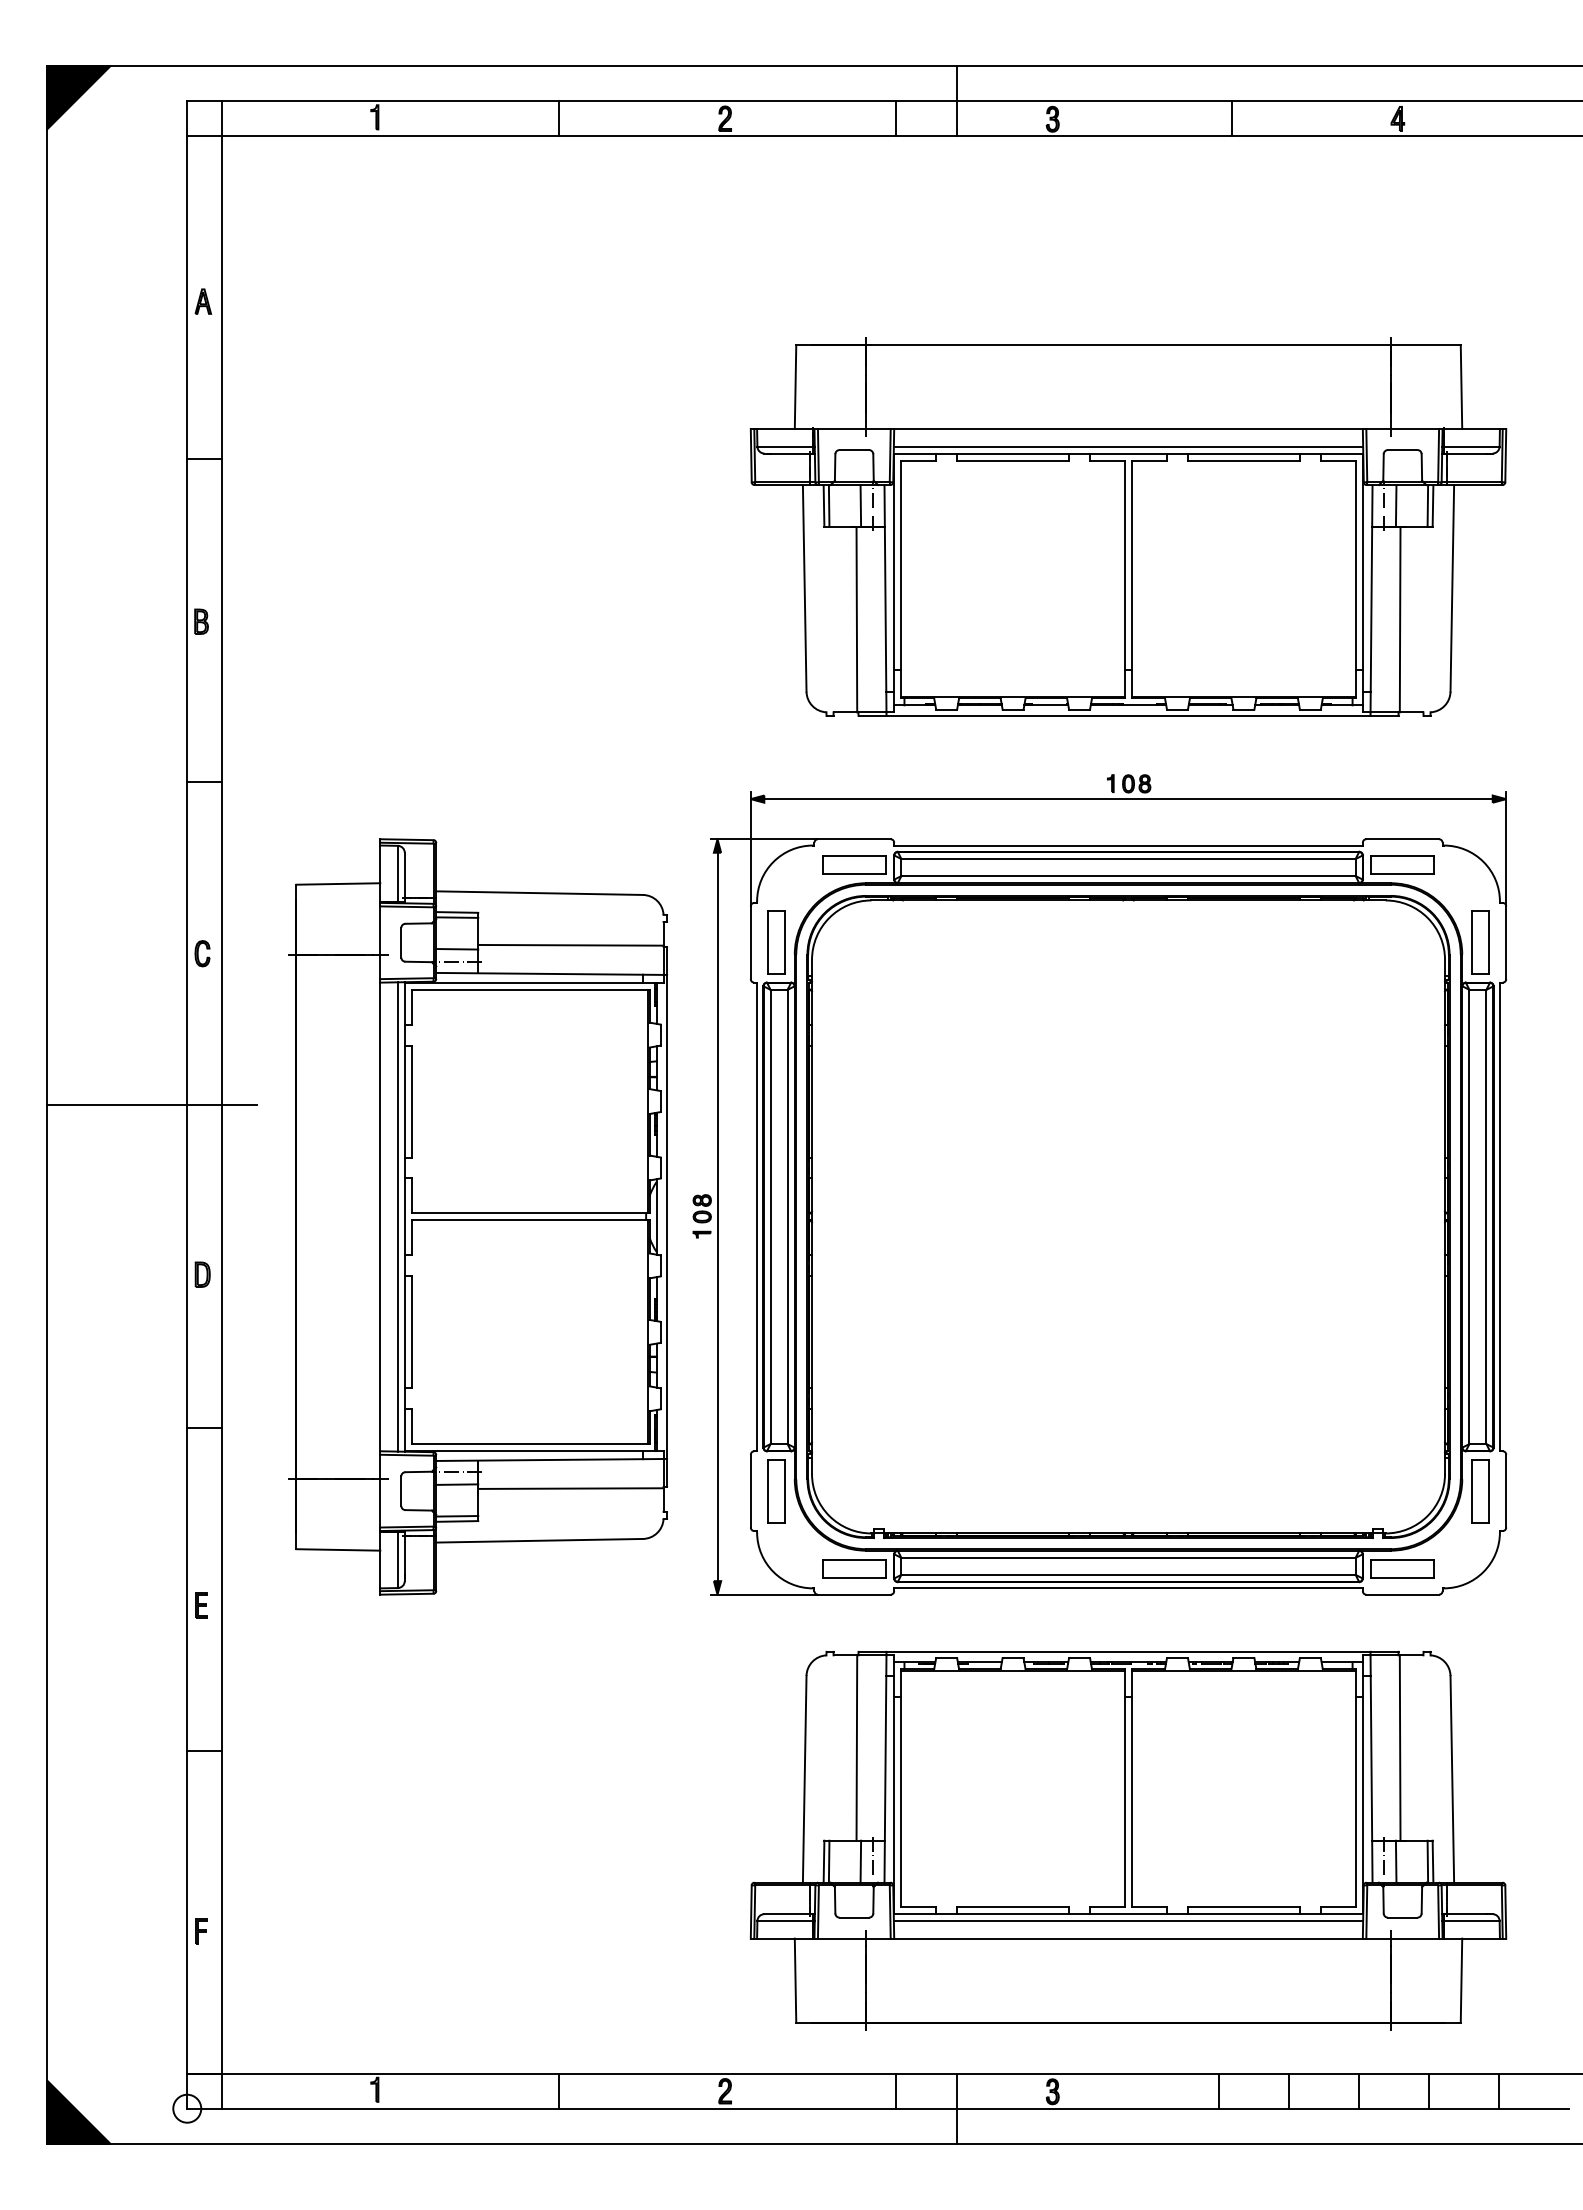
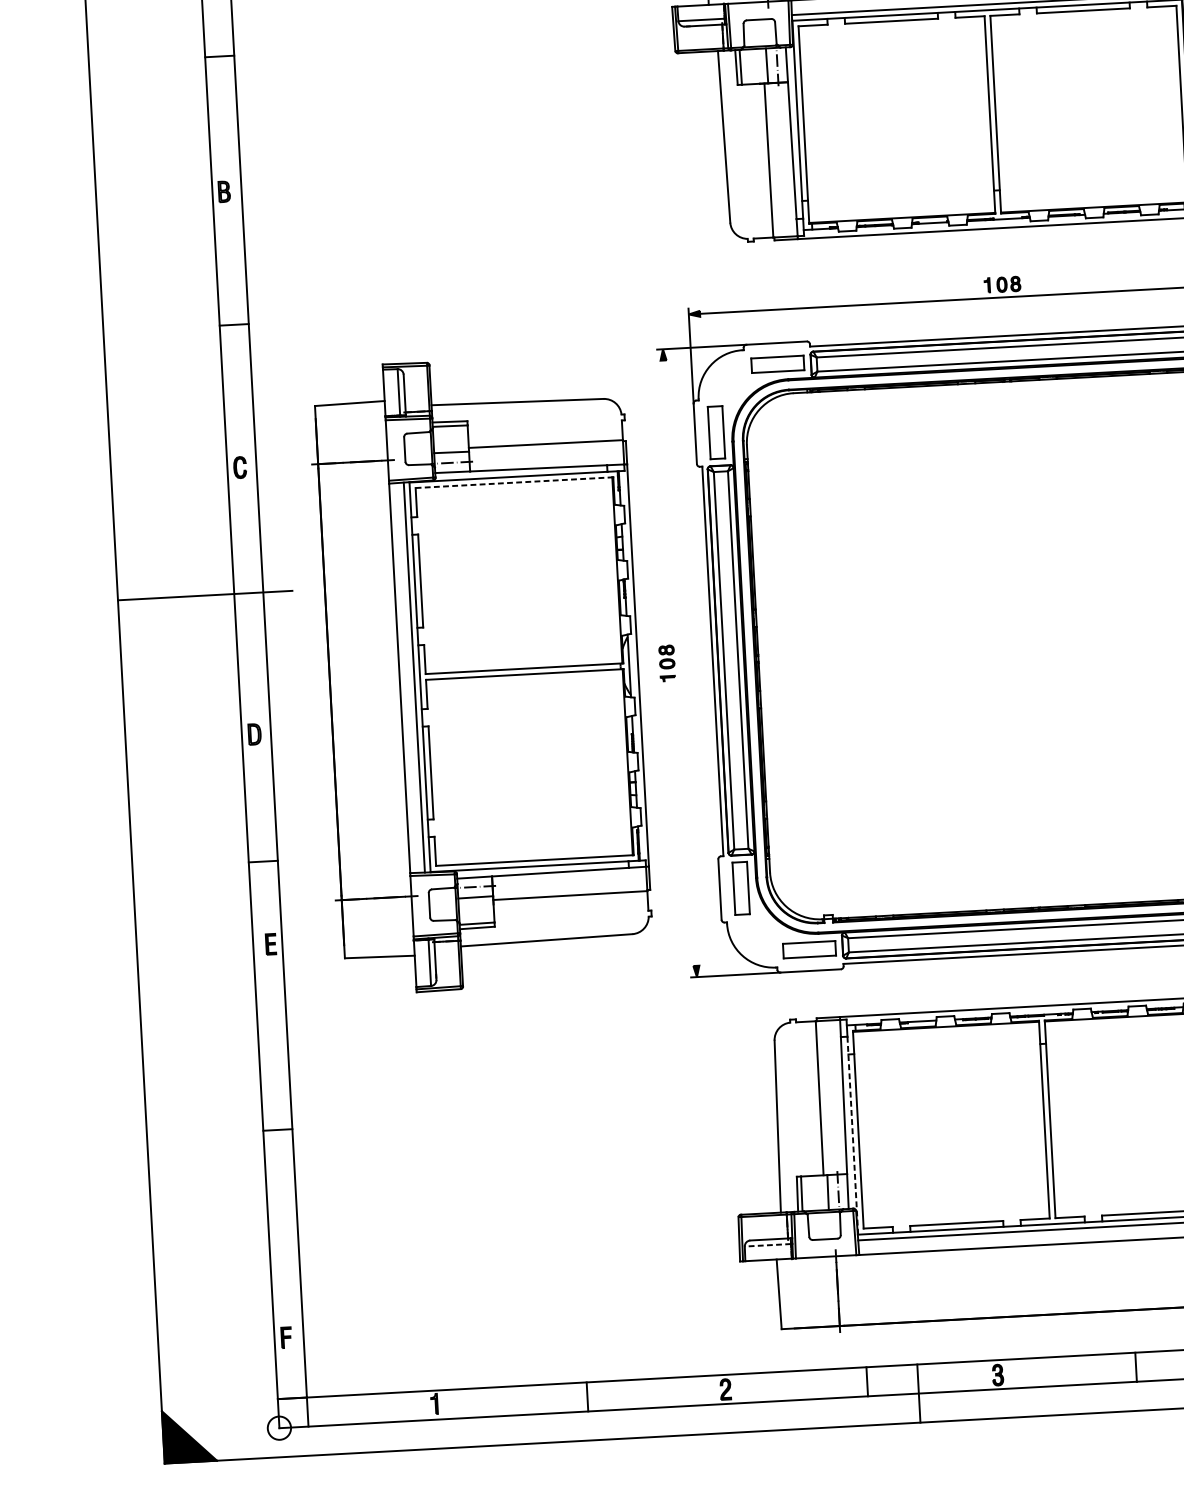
line: (530, 989) -> (514, 482), solid -> dashed
line: (717, 1216) -> (679, 662), removed
part: (201, 1605) -> (270, 944), moved
line: (894, 1794) -> (853, 1135), solid -> dashed
line: (785, 1921) -> (768, 1245), solid -> dashed
part: (201, 1931) -> (286, 1337), moved

